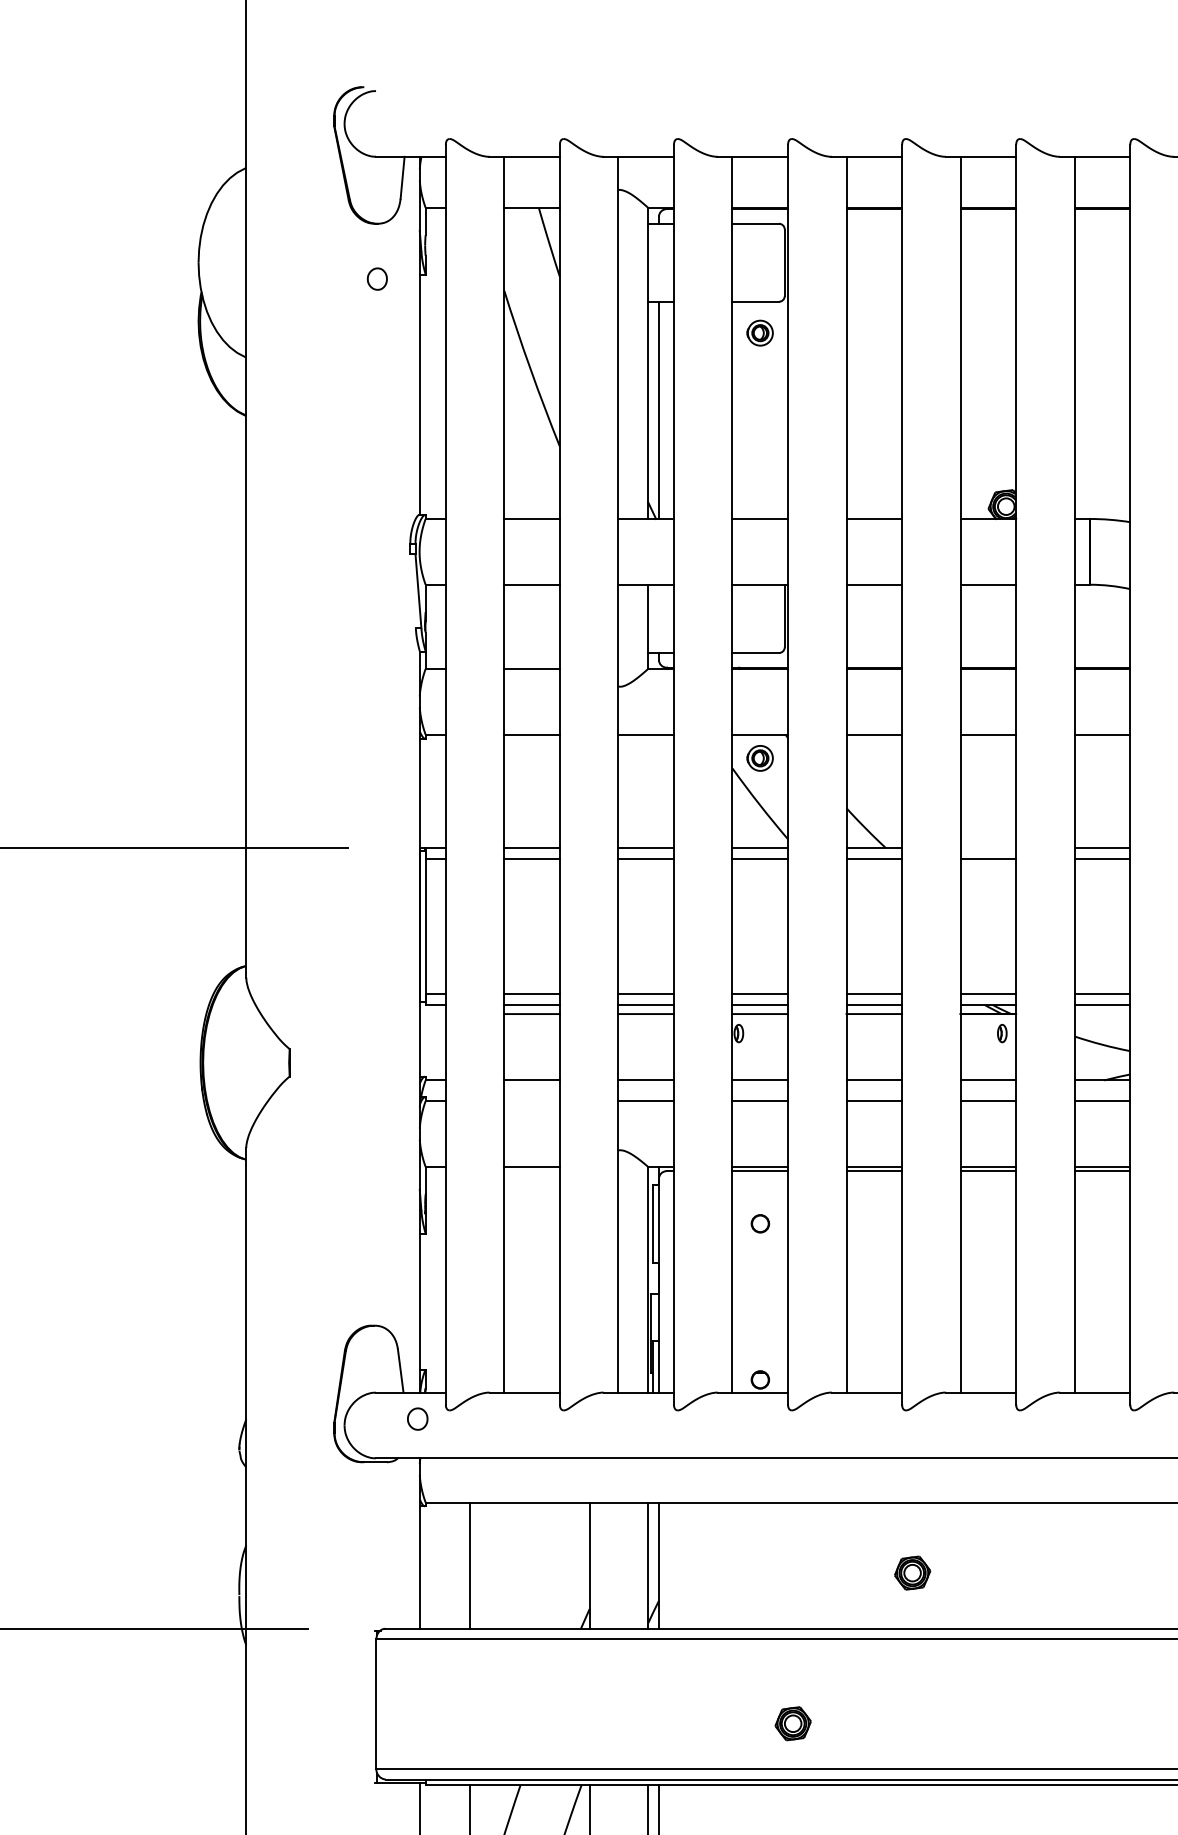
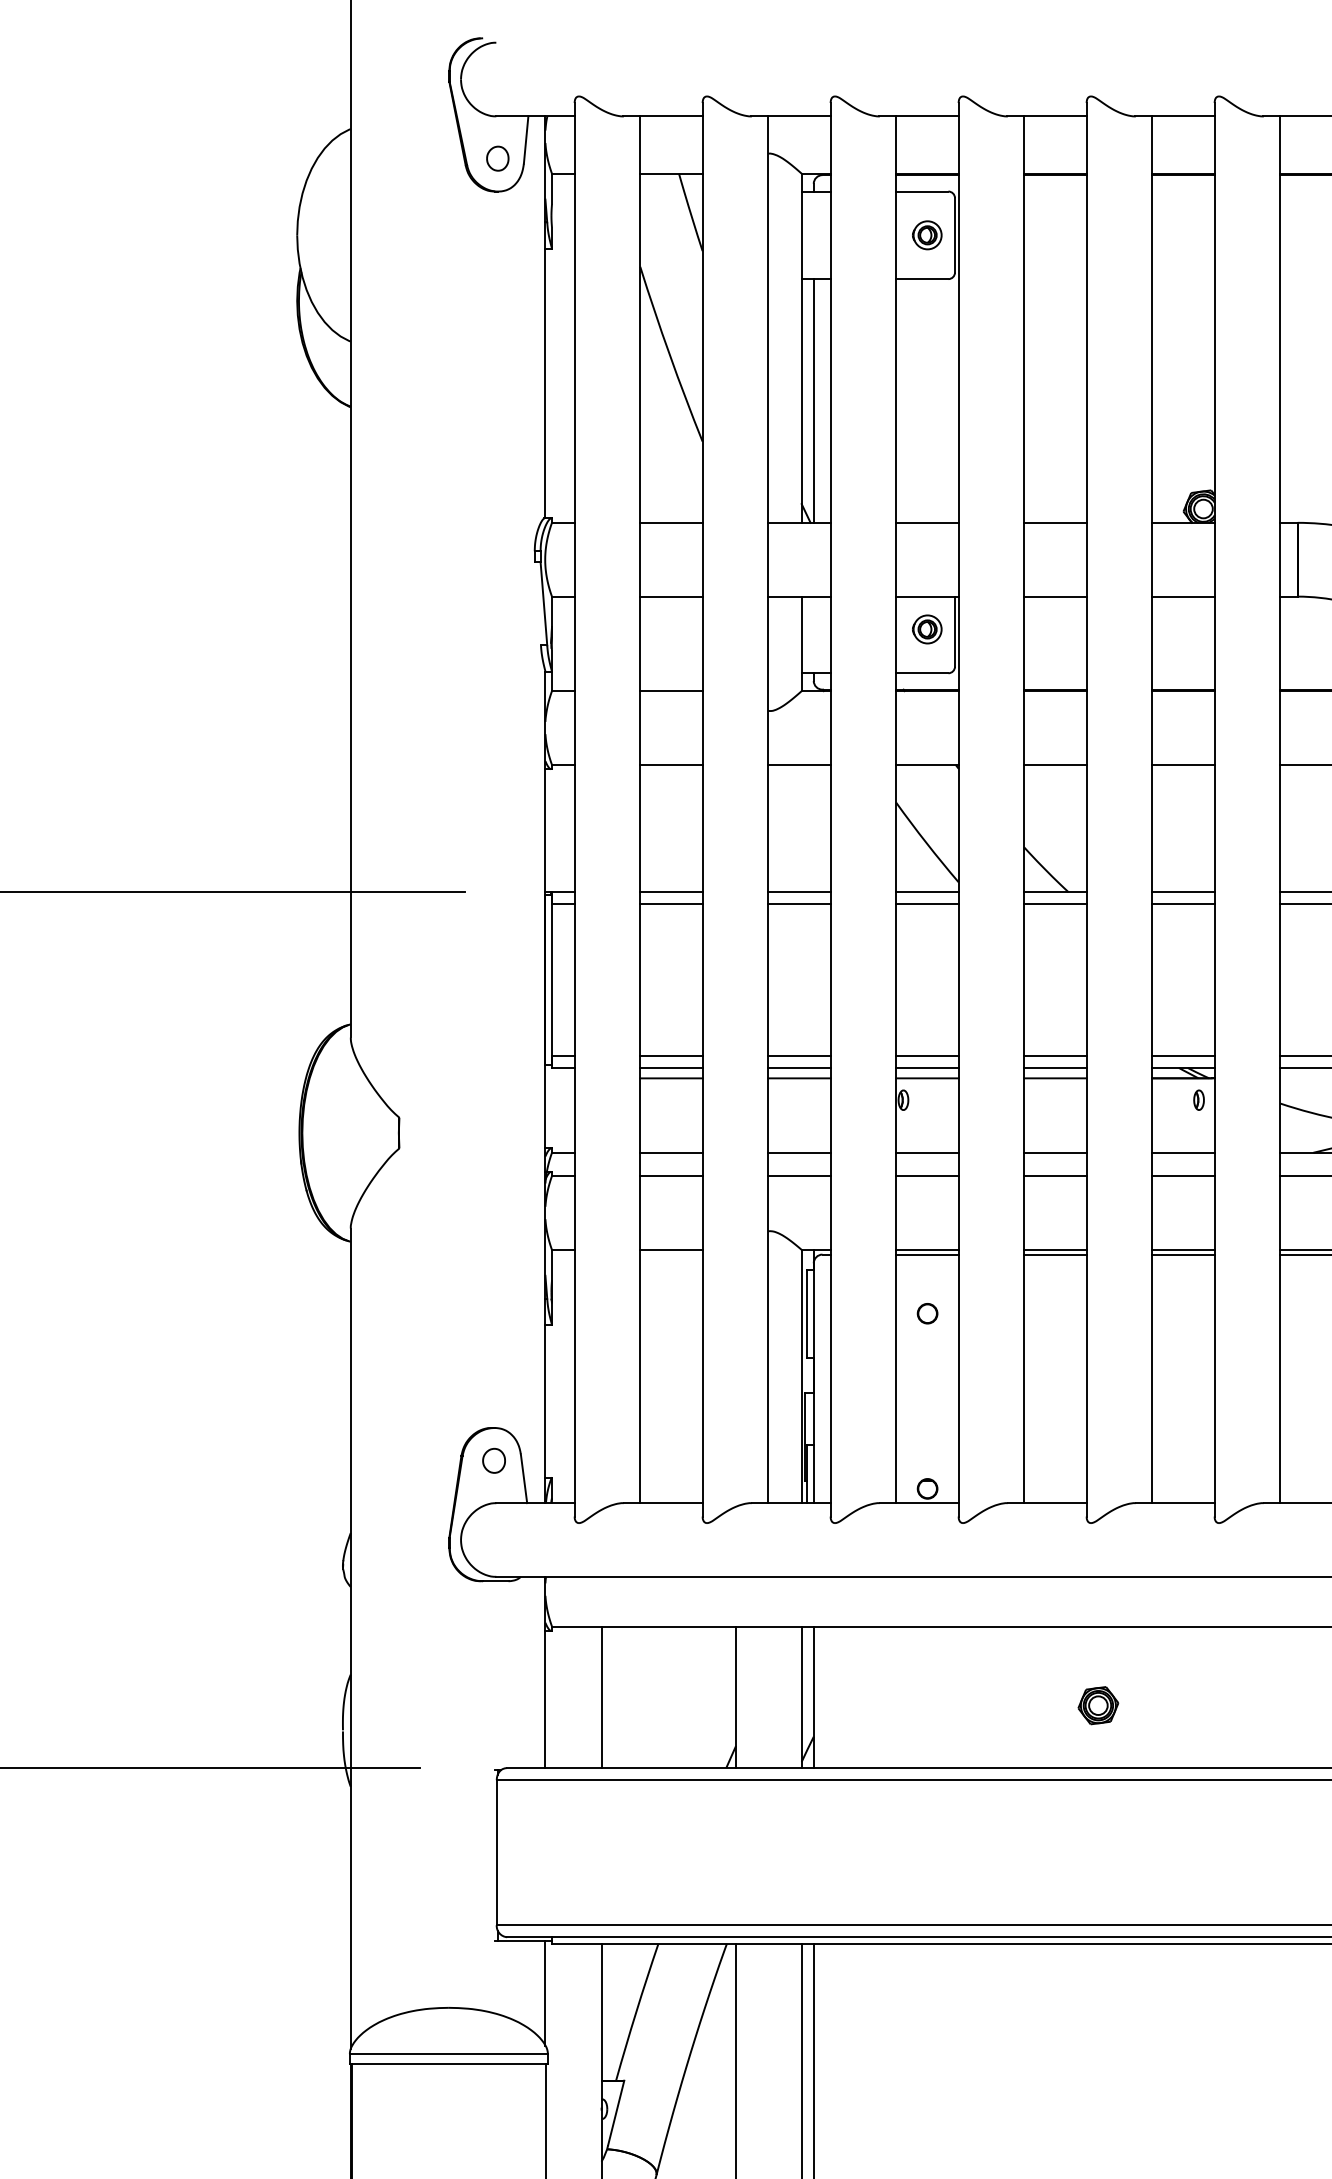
part: (377, 278) -> (497, 158), moved
part: (760, 333) -> (927, 235), moved
part: (760, 758) -> (927, 629), moved
line: (988, 848) -> (1183, 892), added
line: (532, 1101) -> (671, 1176), added
part: (417, 1418) -> (493, 1460), moved
part: (793, 1723) -> (964, 1874), removed

